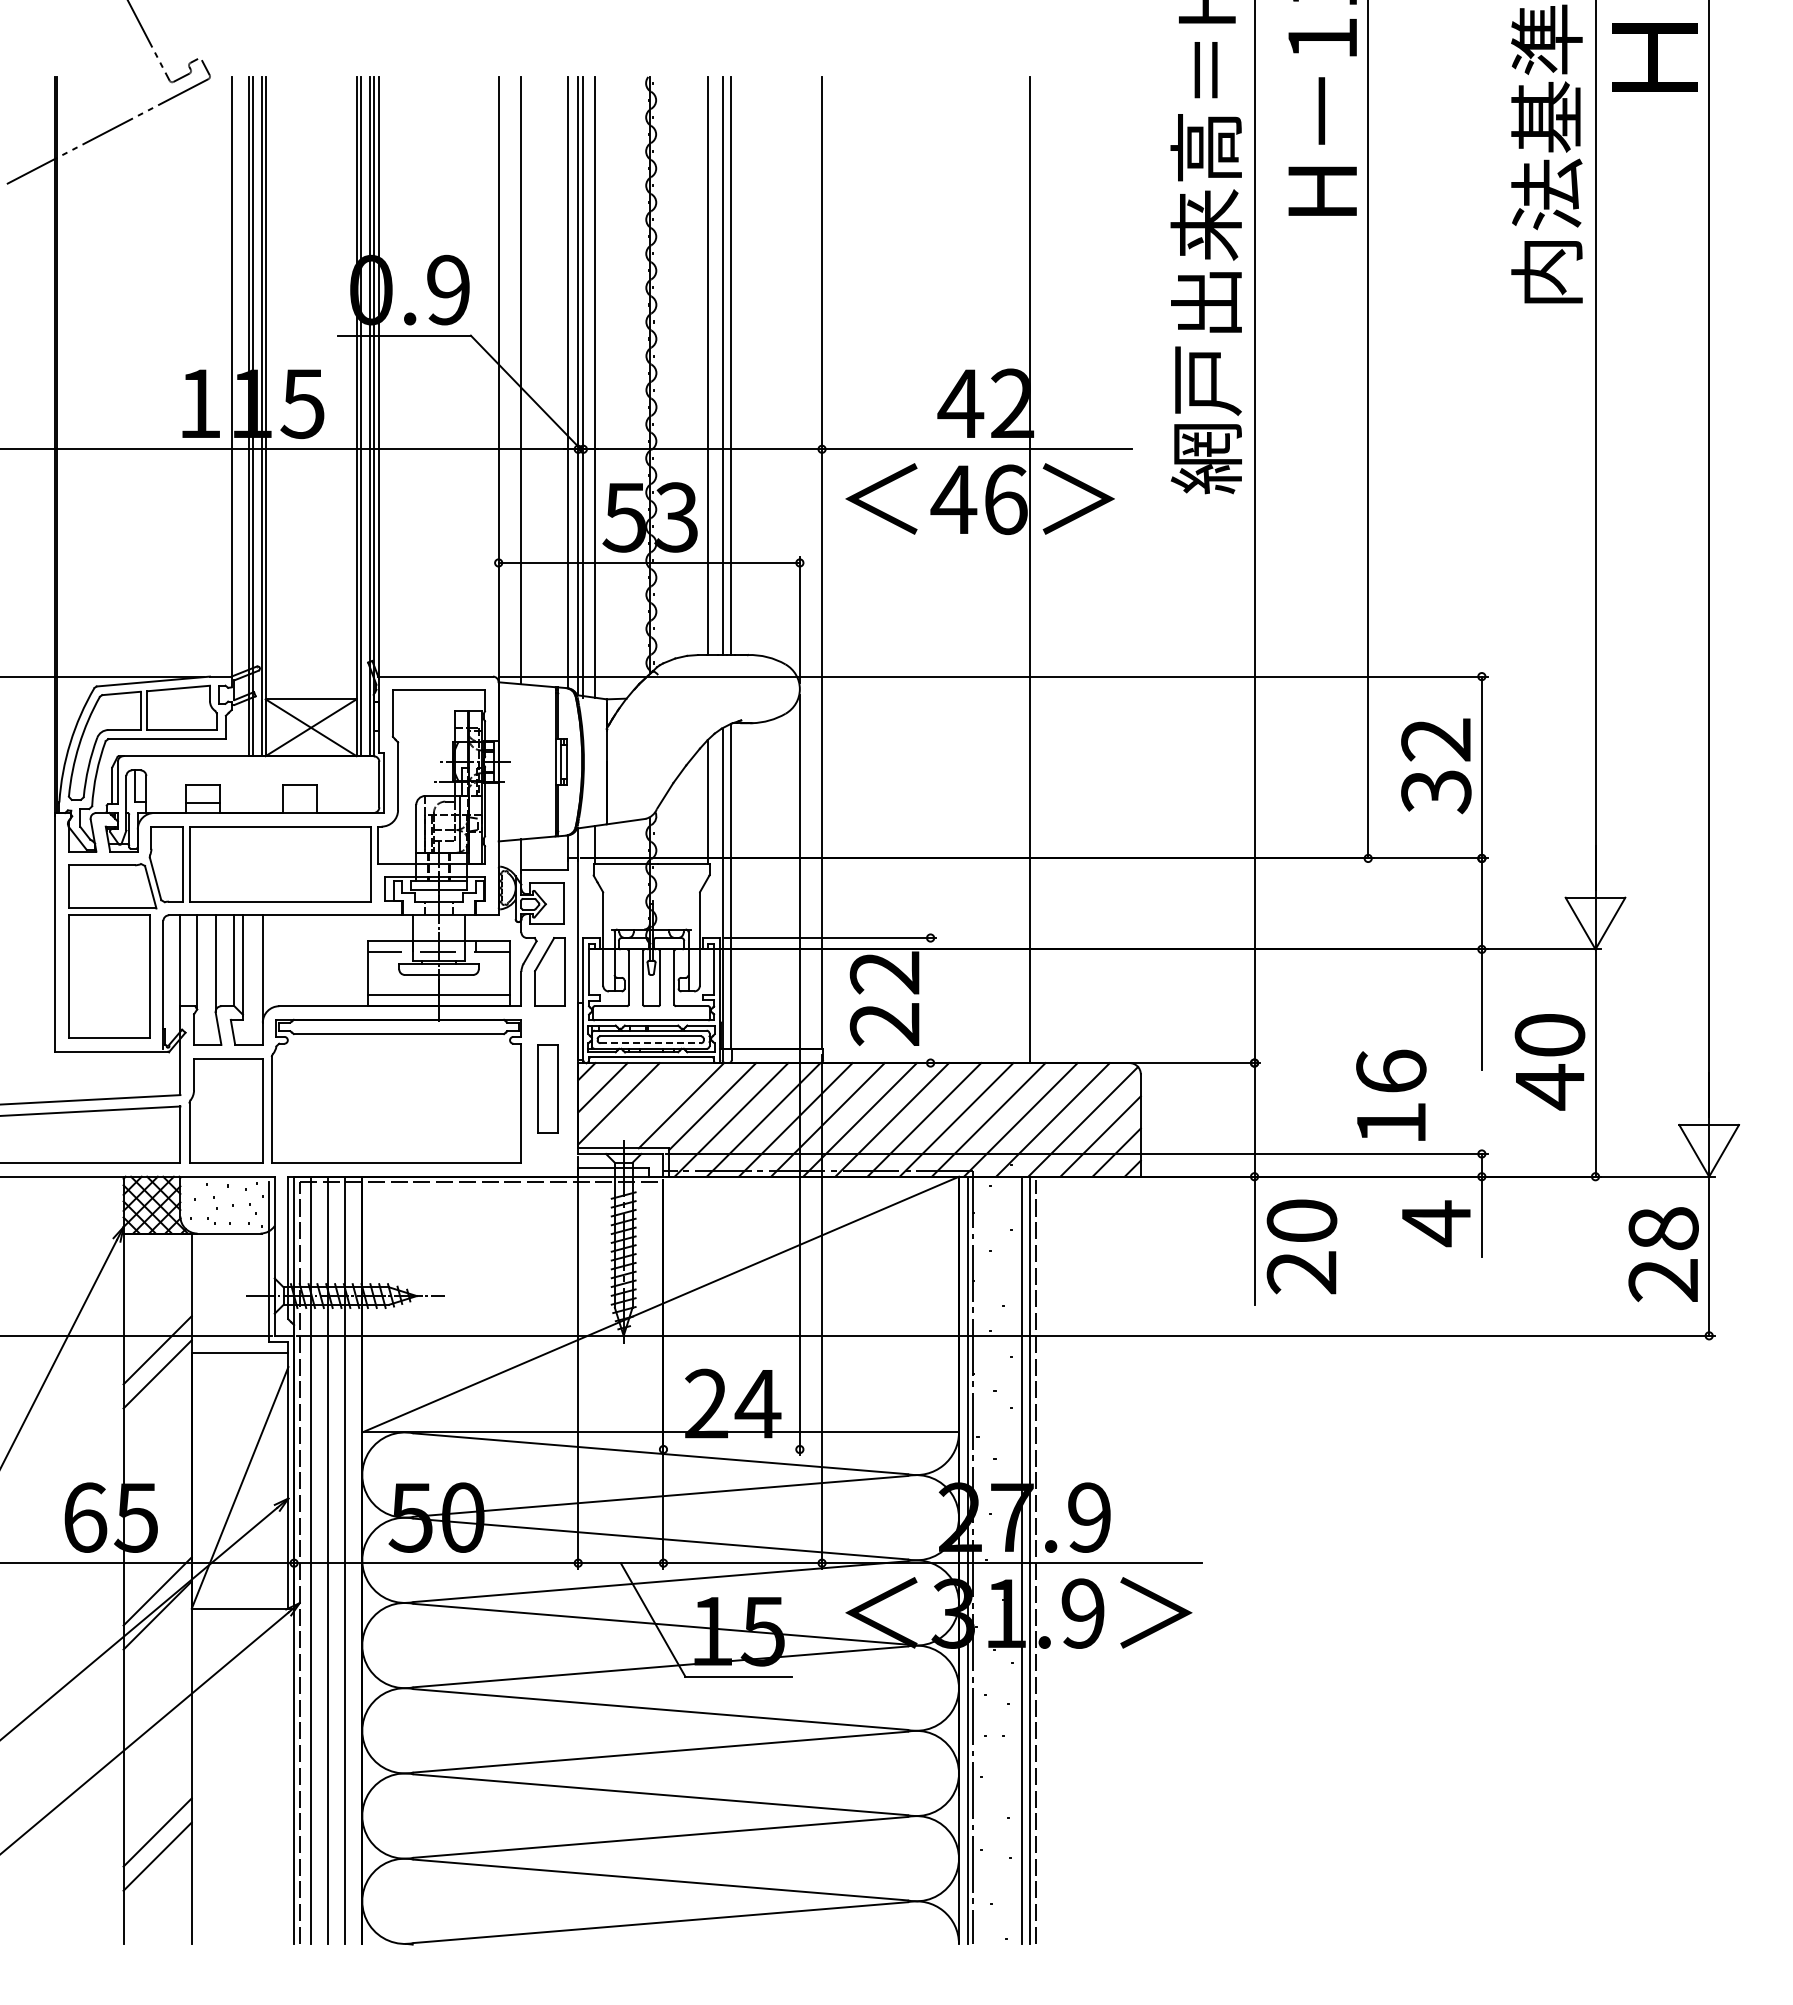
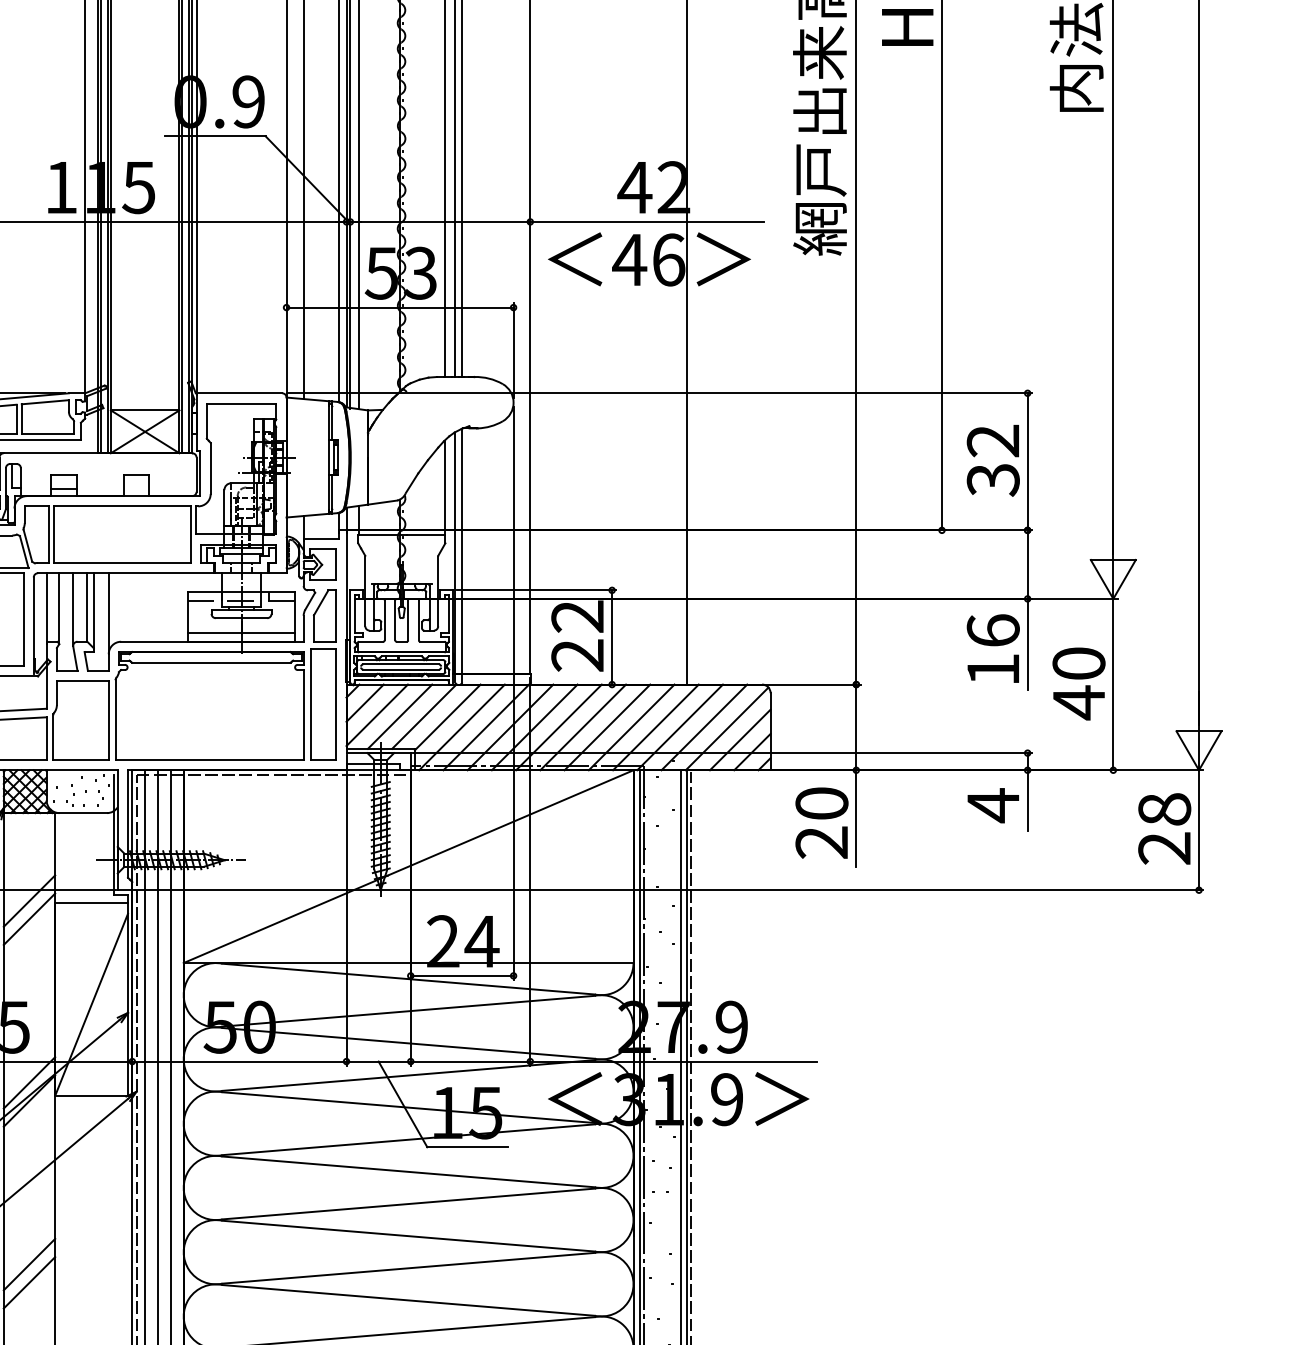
line: (930, 1000) -> (612, 637), added
line: (651, 1043) -> (401, 669), dashed -> solid
part: (547, 1088) -> (323, 703), size x1.67
text: (1391, 1094) -> (993, 647), moved
line: (648, 1105) -> (399, 716), added
text: (1301, 1246) -> (821, 822), moved
line: (731, 1449) -> (462, 975), added

